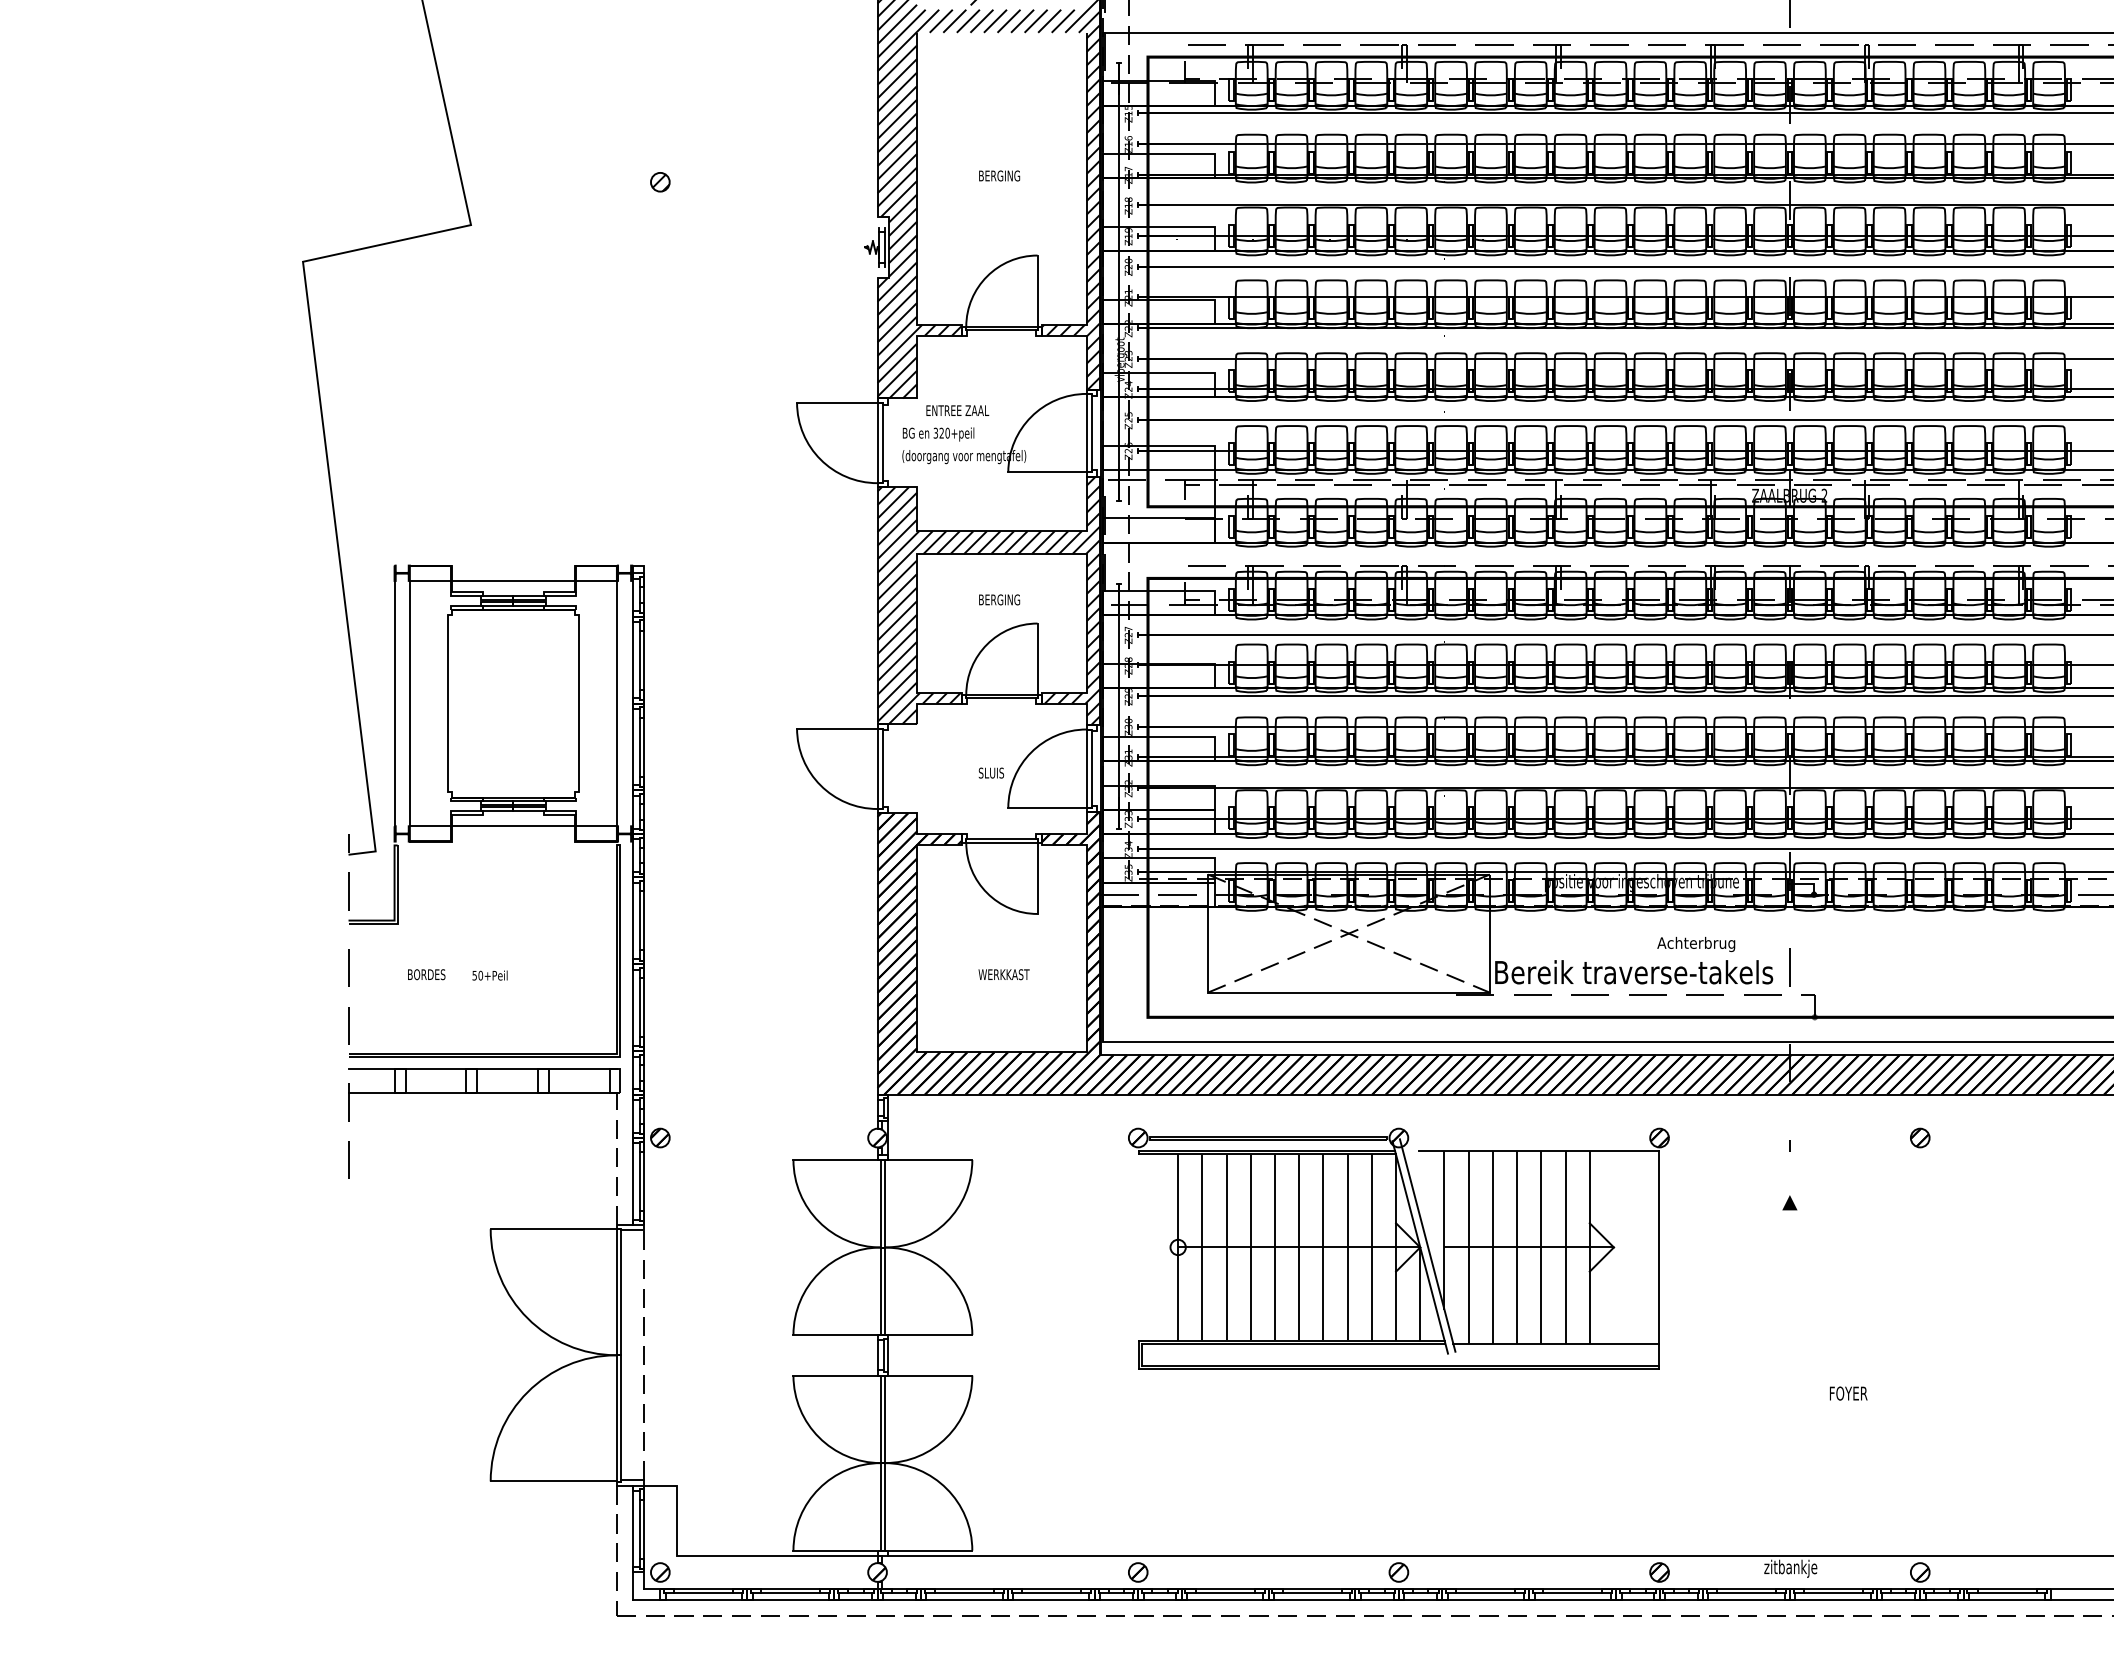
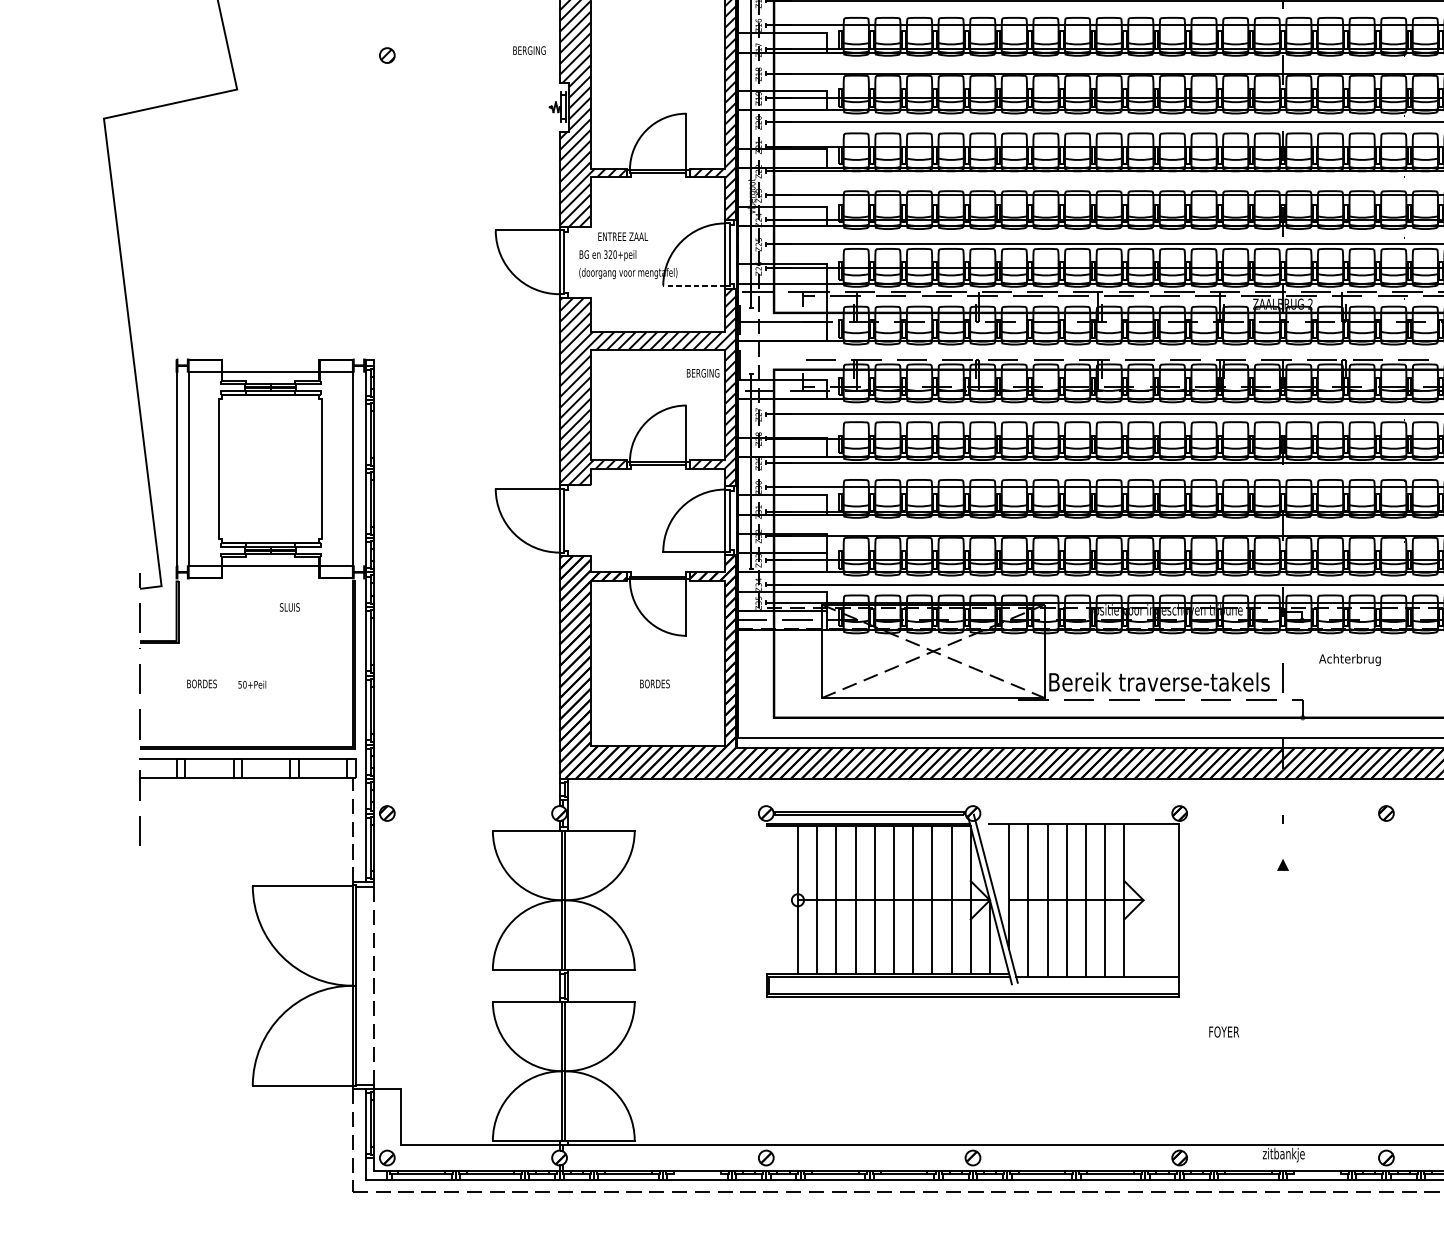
text: (999, 175) -> (529, 50), moved
line: (1047, 472) -> (694, 285), solid -> dashed
text: (999, 599) -> (703, 372), moved
text: (990, 772) -> (289, 606), moved
text: (1696, 944) -> (1350, 660), moved
text: (1003, 974) -> (659, 683), WERKKAST -> BORDES
text: (1848, 1393) -> (1224, 1031), moved
line: (1050, 1593) -> (696, 1174), removed
line: (1832, 1593) -> (1316, 1174), removed

